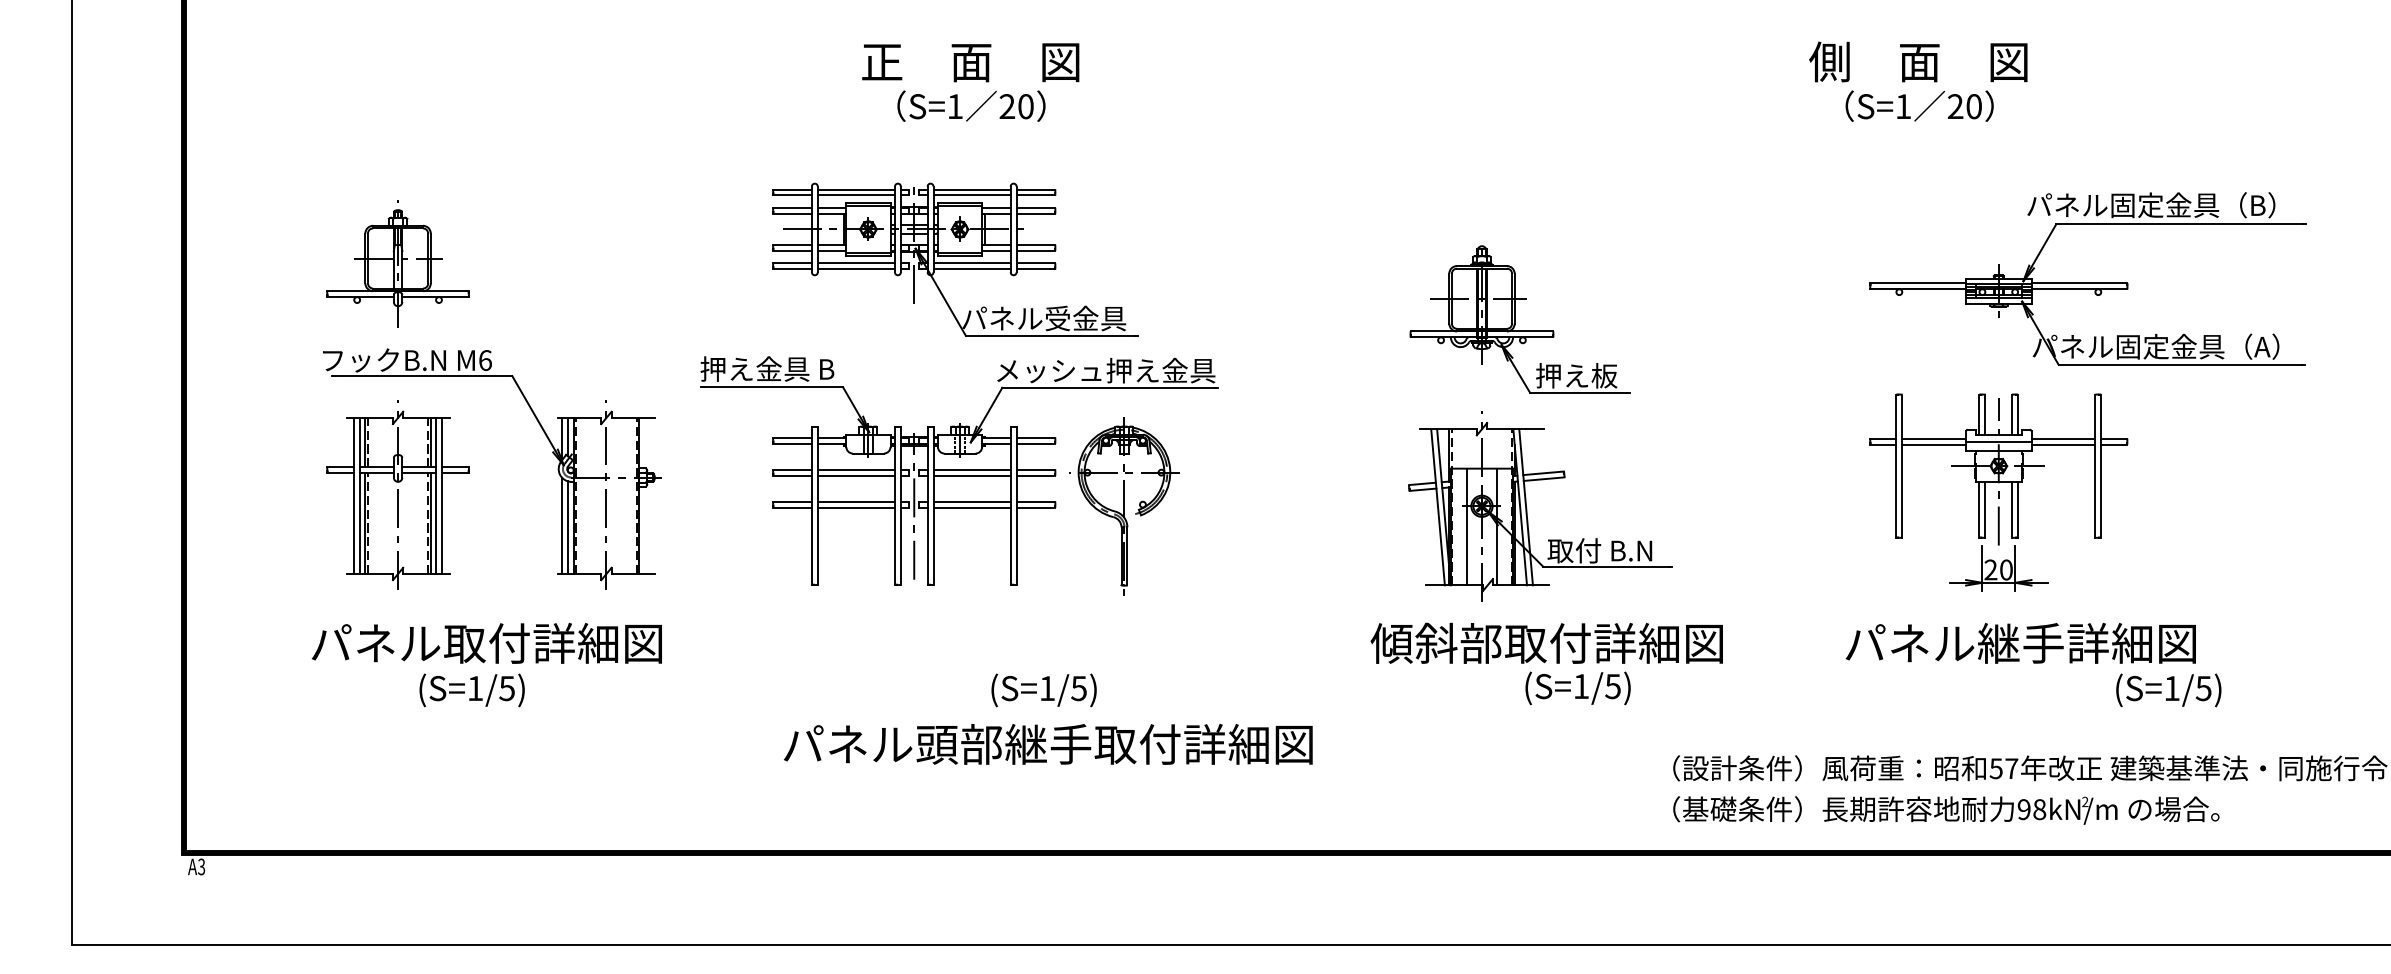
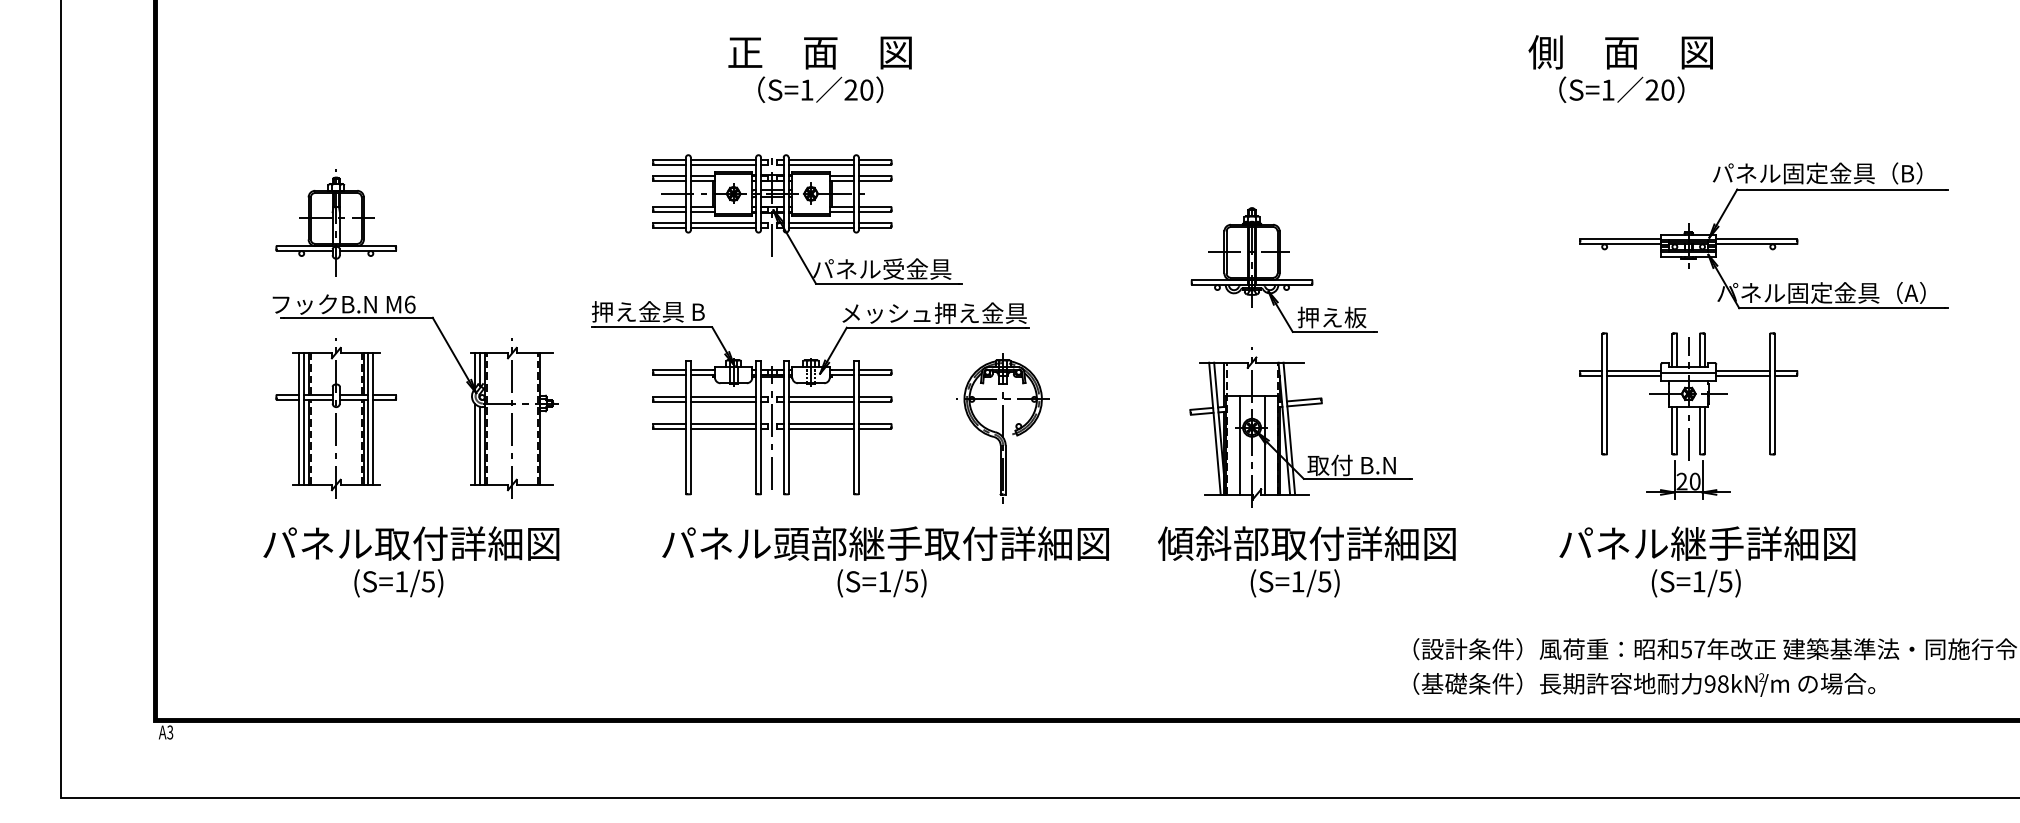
part: (1124, 506) -> (1003, 427), moved
text: (1577, 688) -> (1294, 583), moved
text: (2168, 690) -> (1696, 583), moved
text: (1048, 744) -> (885, 543), moved

